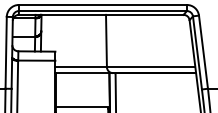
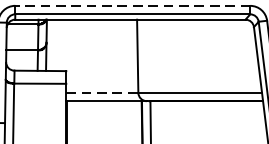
line: (102, 4) -> (132, 5), solid -> dashed
line: (81, 67) -> (102, 93), solid -> dashed

